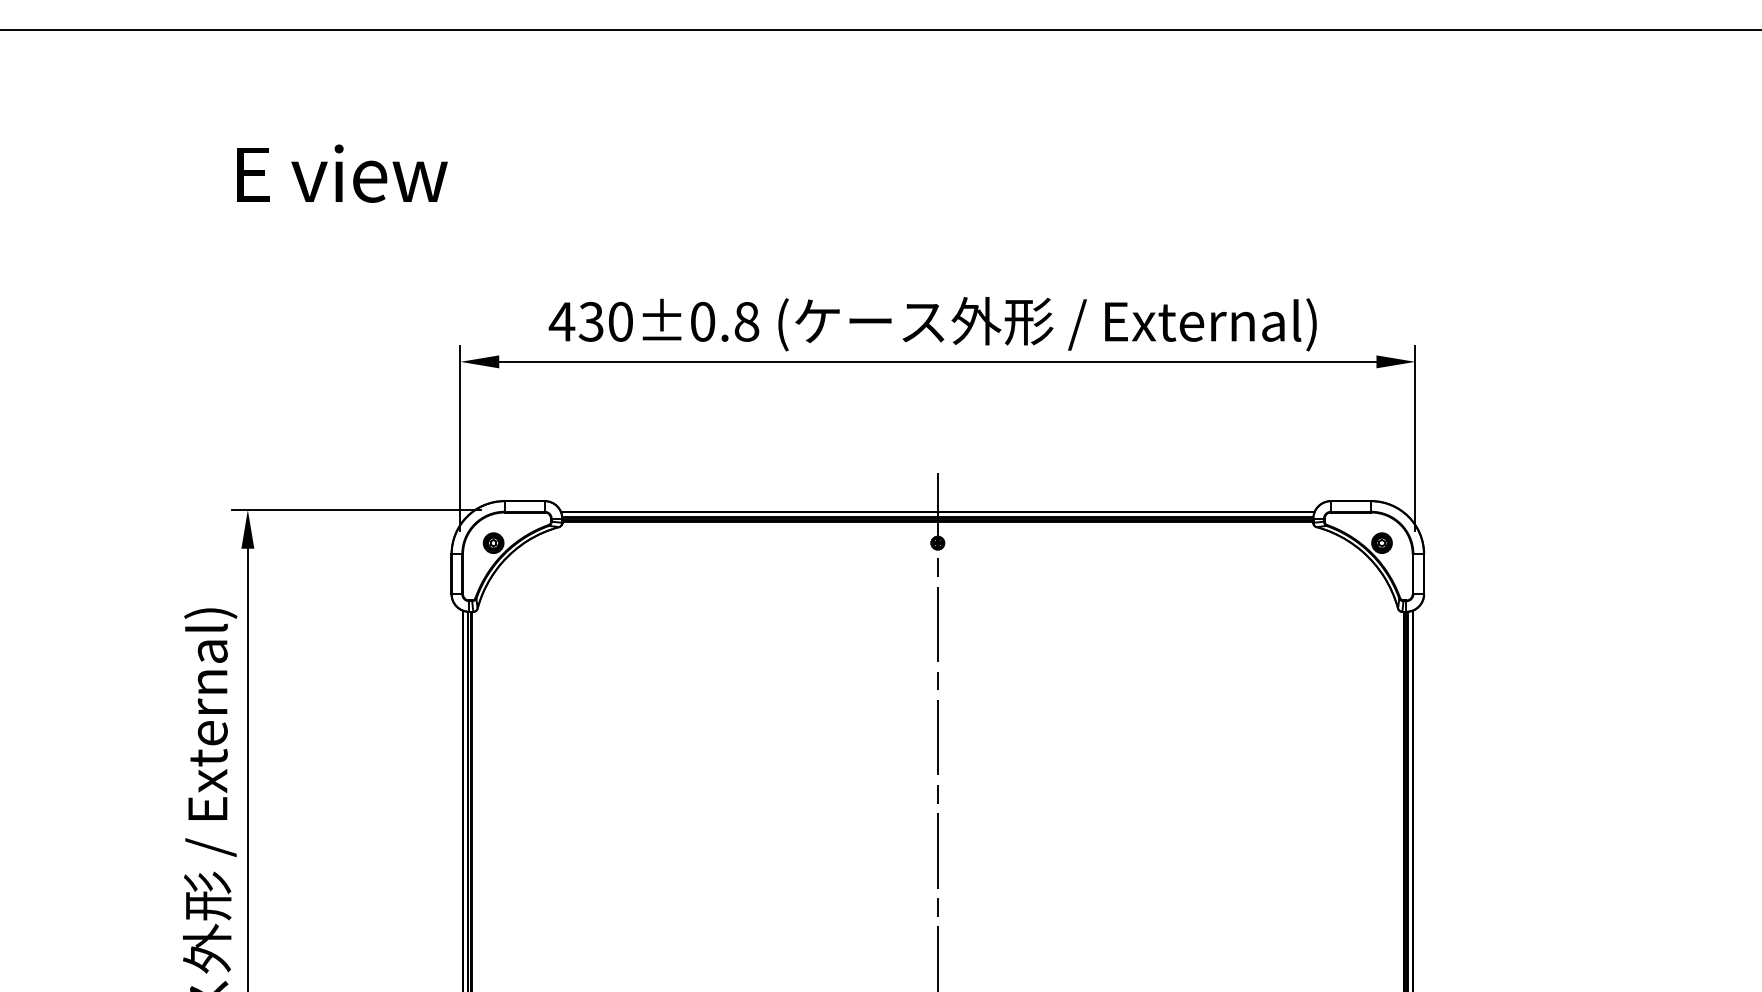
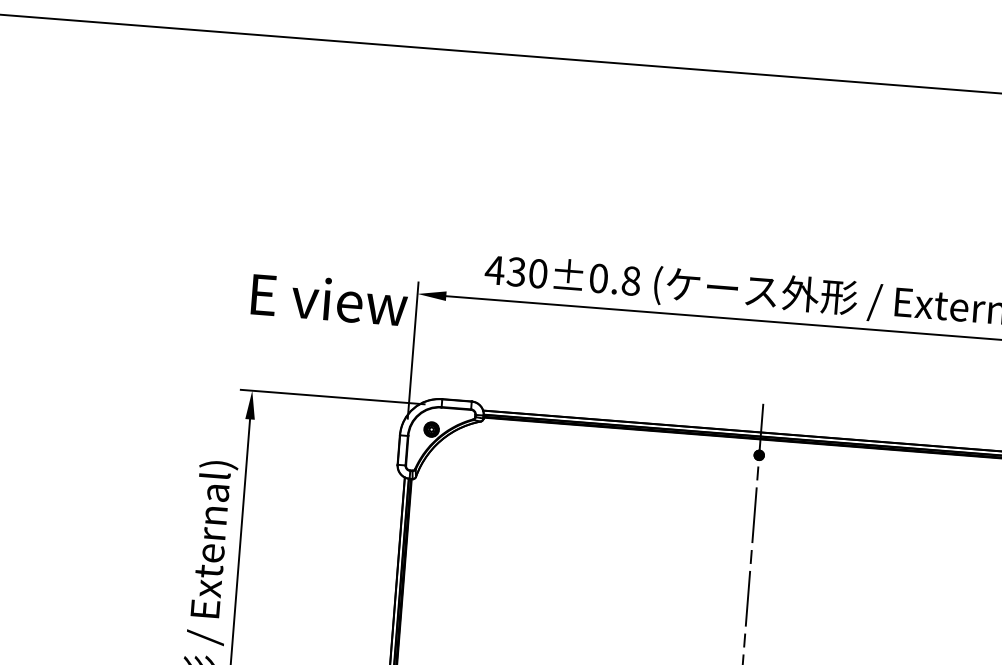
text: (342, 173) -> (329, 299), moved

